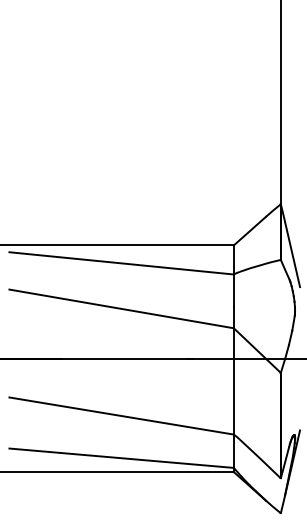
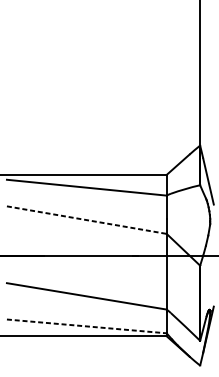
line: (121, 308) -> (86, 219), solid -> dashed
line: (121, 458) -> (86, 326), solid -> dashed

